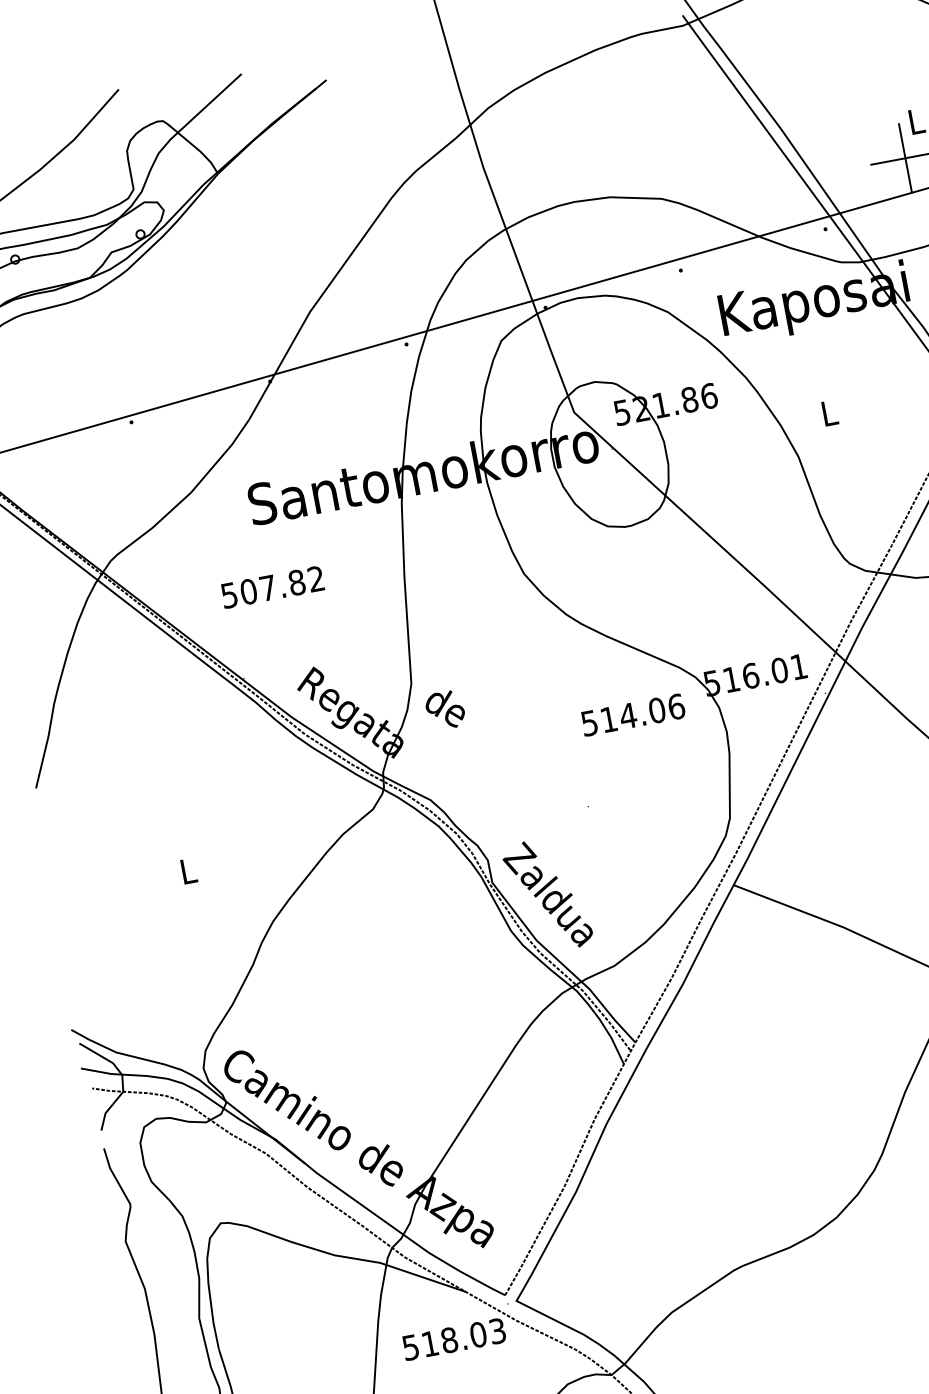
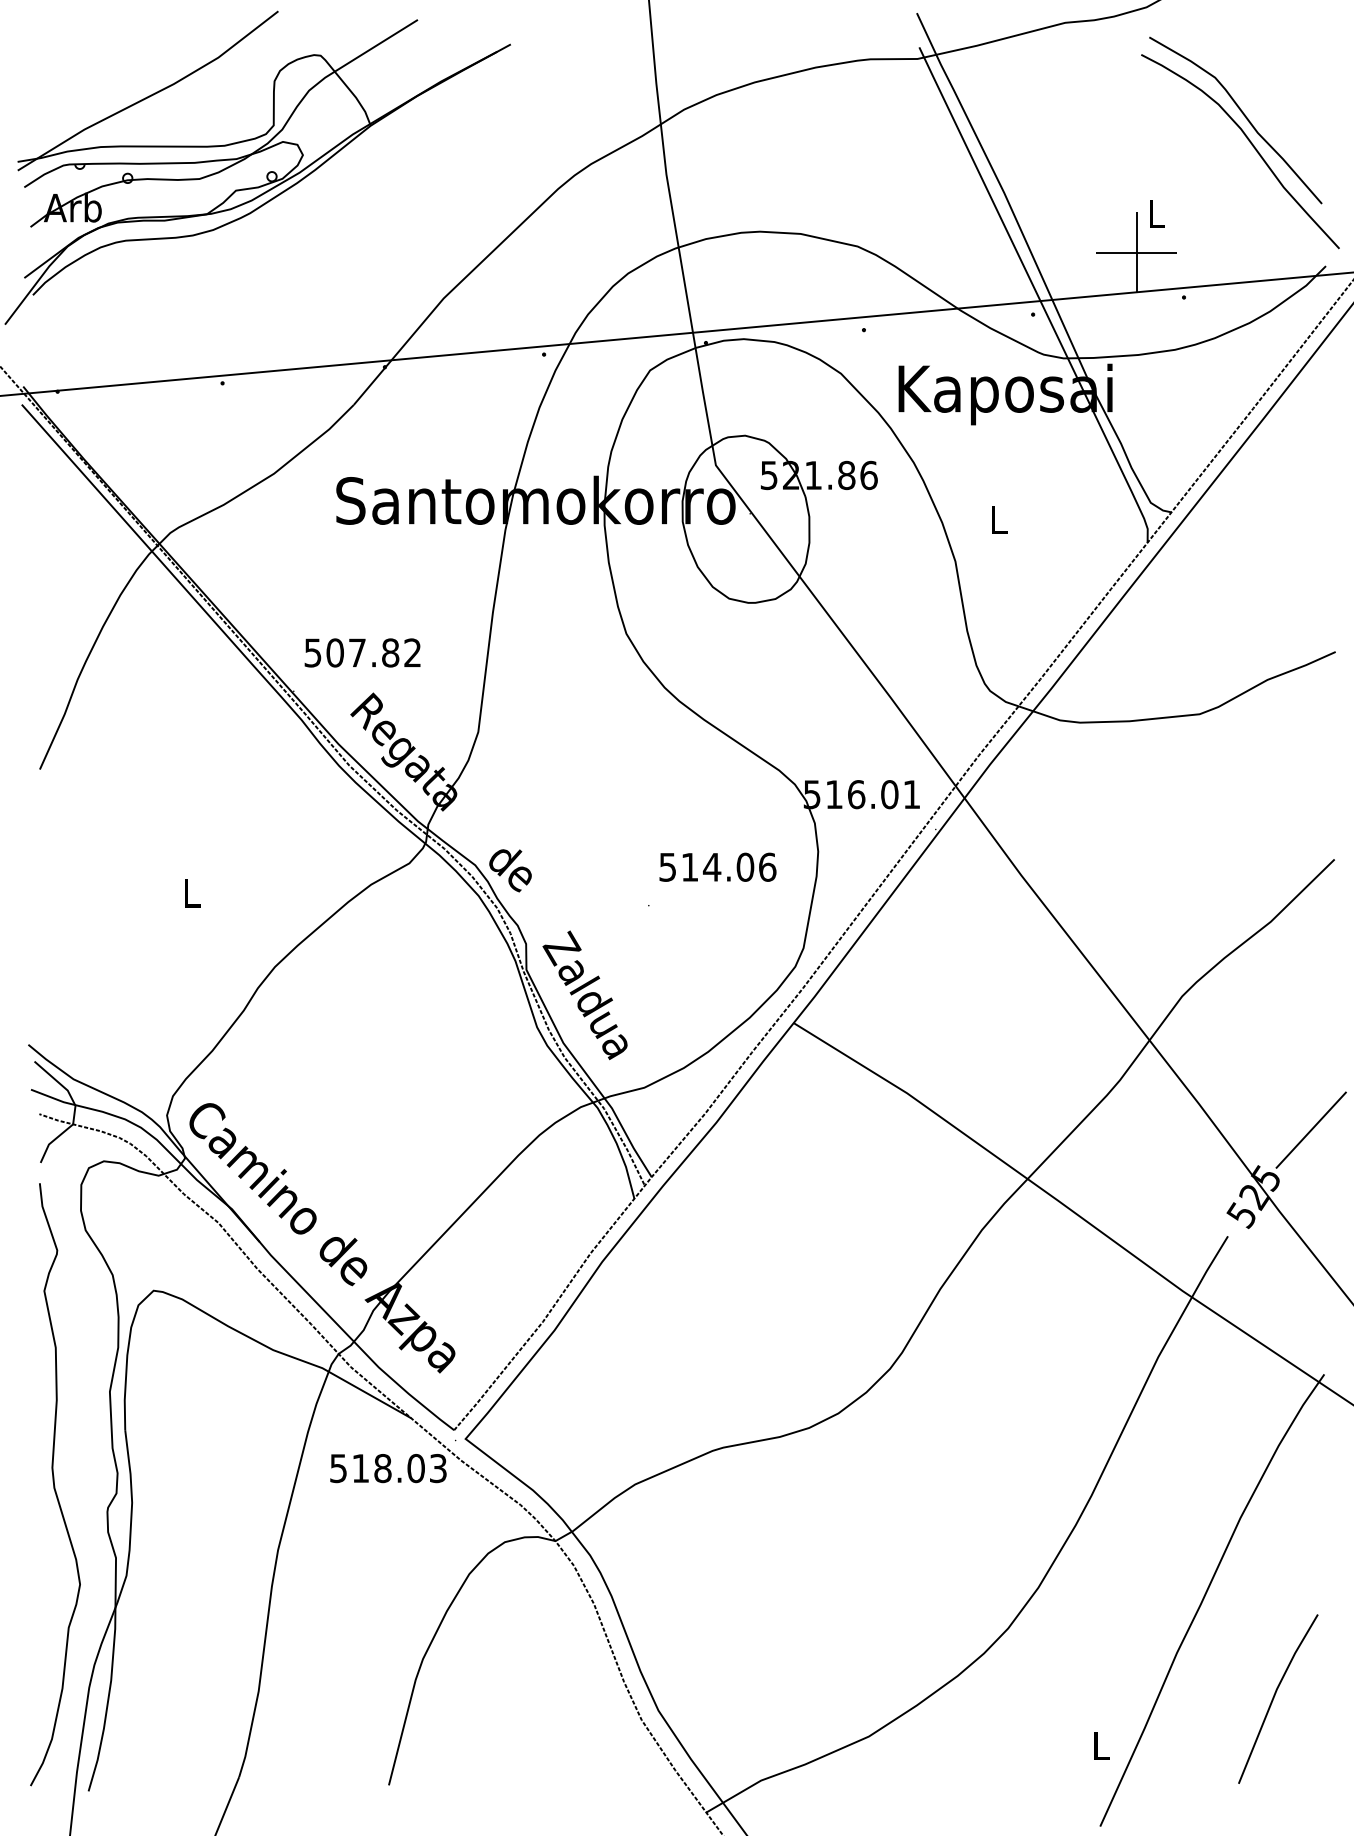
text: (272, 586) -> (362, 652), moved
text: (445, 710) -> (510, 870), moved
text: (632, 714) -> (717, 866), moved

